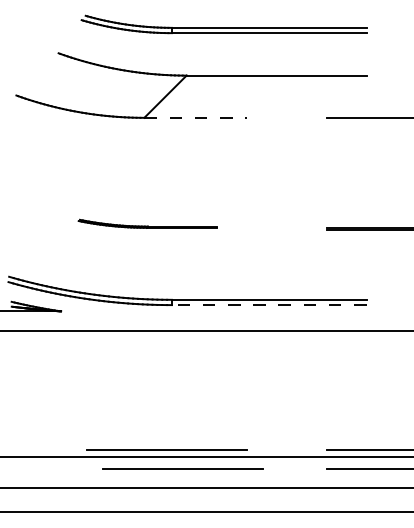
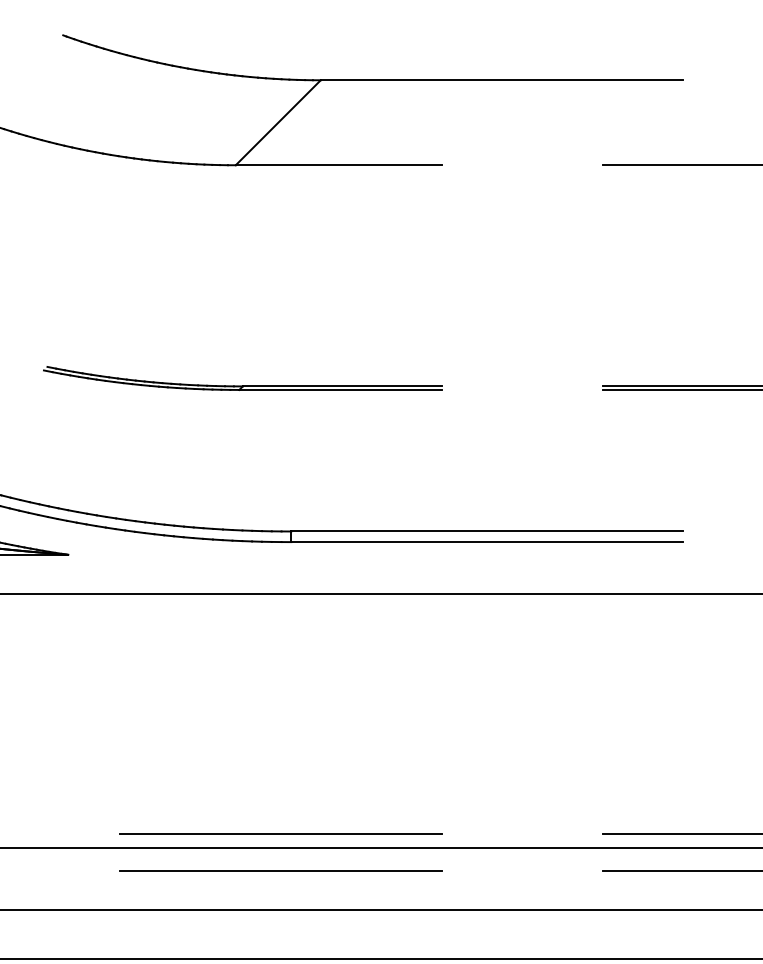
line: (196, 117) -> (340, 164), dashed -> solid
part: (147, 223) -> (242, 377), size x1.43
line: (268, 305) -> (485, 542), dashed -> solid
line: (182, 468) -> (280, 870), moved

